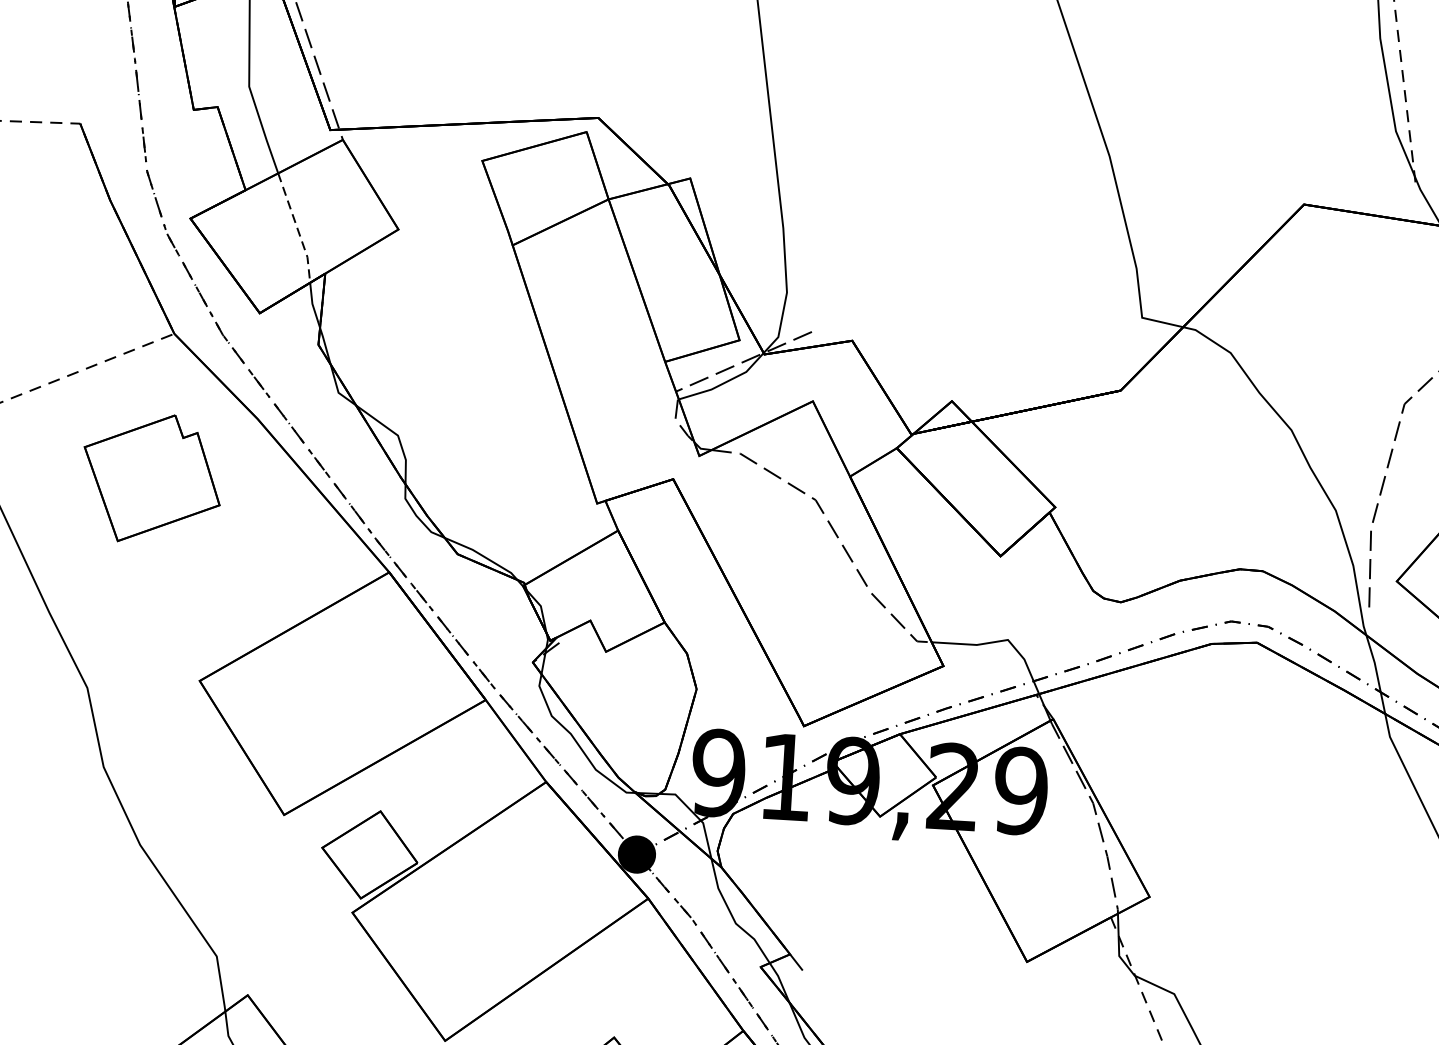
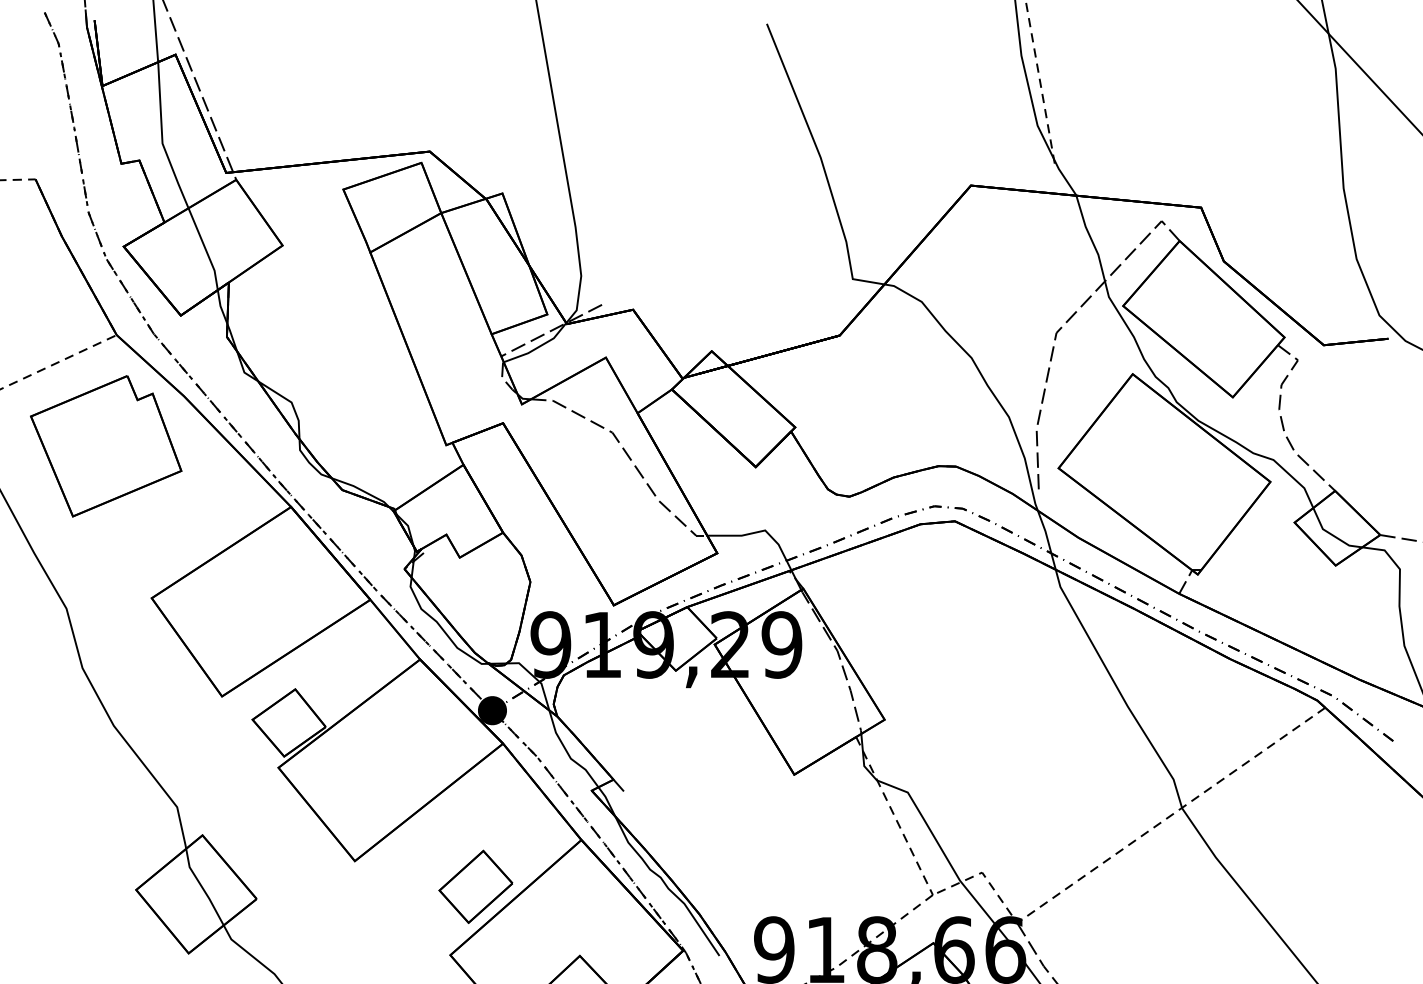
line: (297, 228) -> (205, 249), dashed -> solid
part: (152, 478) -> (106, 446), size x1.43

